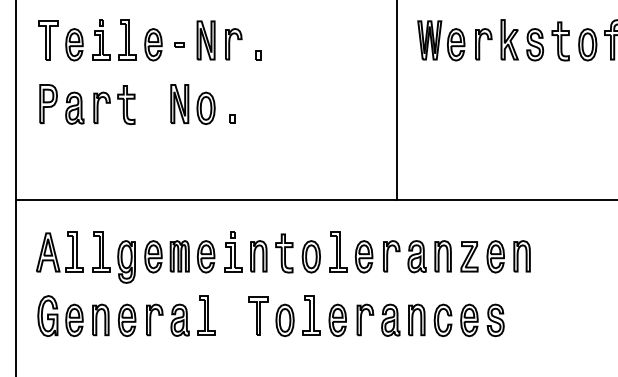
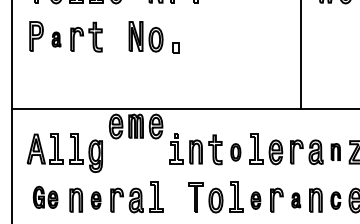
part: (74, 107) -> (56, 39), size x0.6
part: (232, 118) -> (176, 47), size x1.6
part: (179, 256) -> (135, 126), moved
part: (310, 256) -> (235, 152), size x0.7
part: (442, 256) -> (335, 152), size x0.7
part: (60, 316) -> (45, 197), size x0.7
part: (126, 319) -> (95, 199), size x0.7
part: (390, 319) -> (295, 199), size x0.6
part: (337, 320) -> (255, 200), size x0.7
part: (442, 320) -> (335, 200), size x0.7

